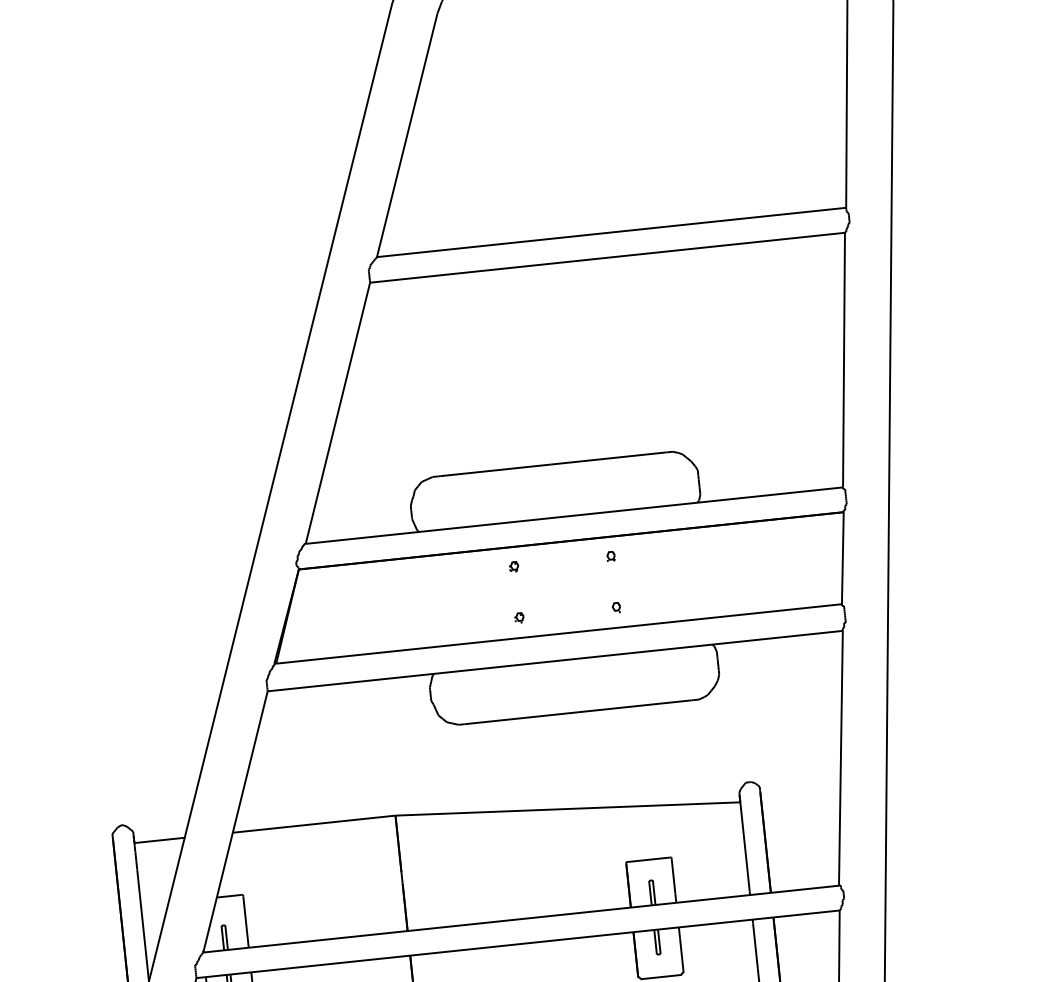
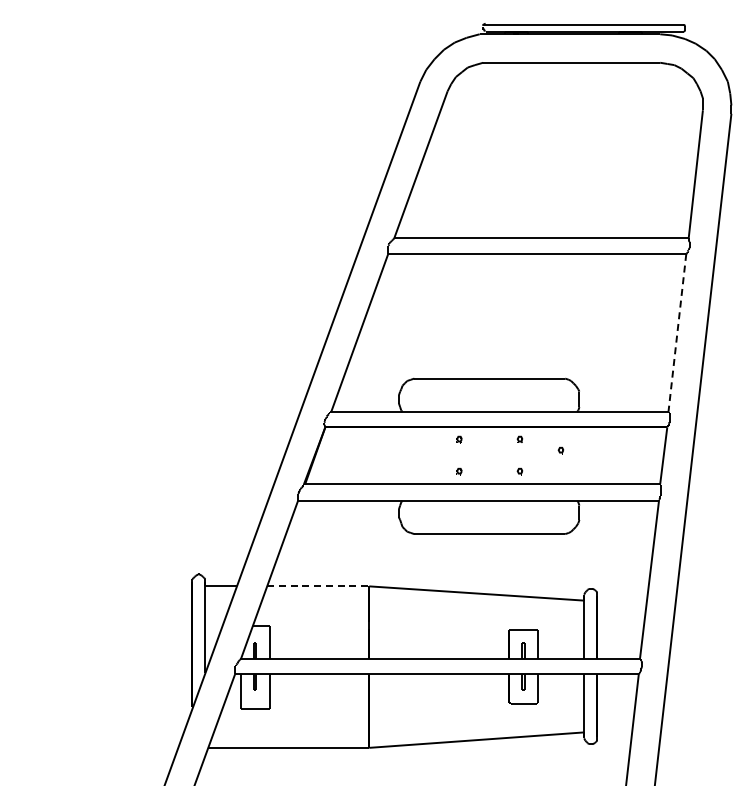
line: (844, 361) -> (677, 333), solid -> dashed
part: (677, 567) -> (560, 450), added
line: (314, 824) -> (318, 586), solid -> dashed

